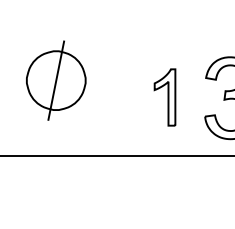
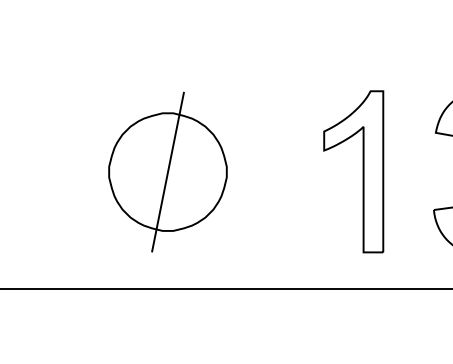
part: (56, 80) -> (168, 171), moved
part: (164, 97) -> (352, 171), size x1.43

